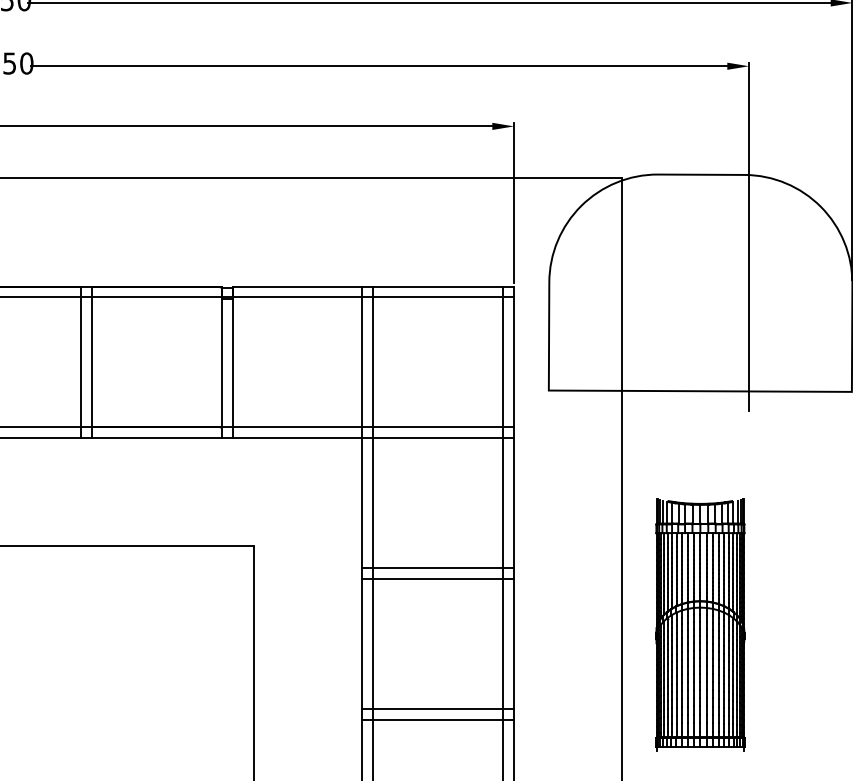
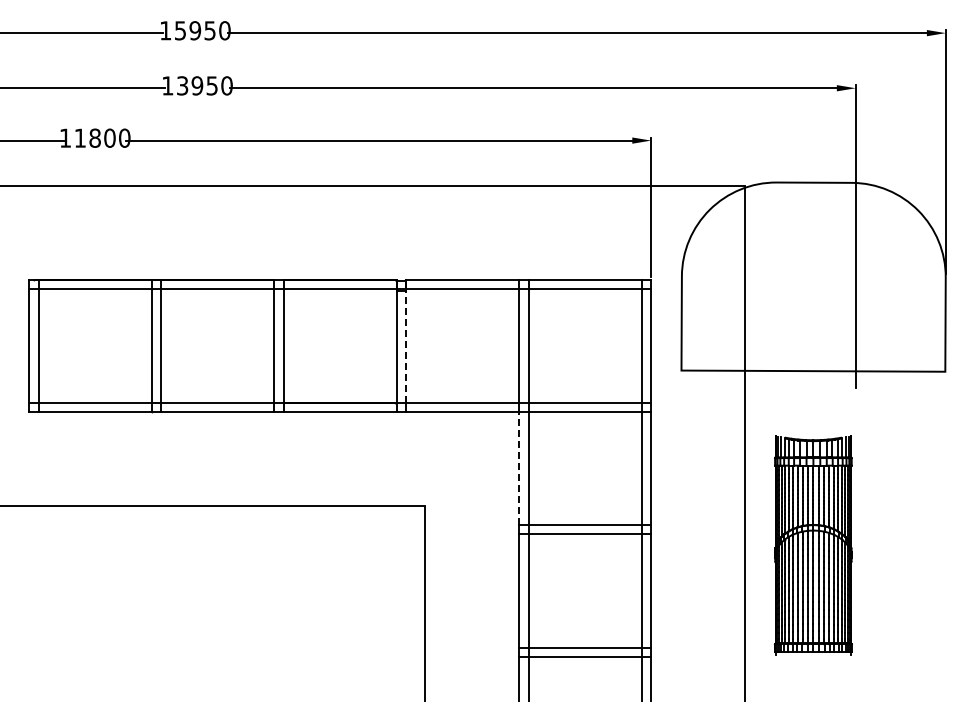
line: (232, 361) -> (406, 345), solid -> dashed
line: (362, 503) -> (519, 468), solid -> dashed
part: (699, 624) -> (812, 545), moved

